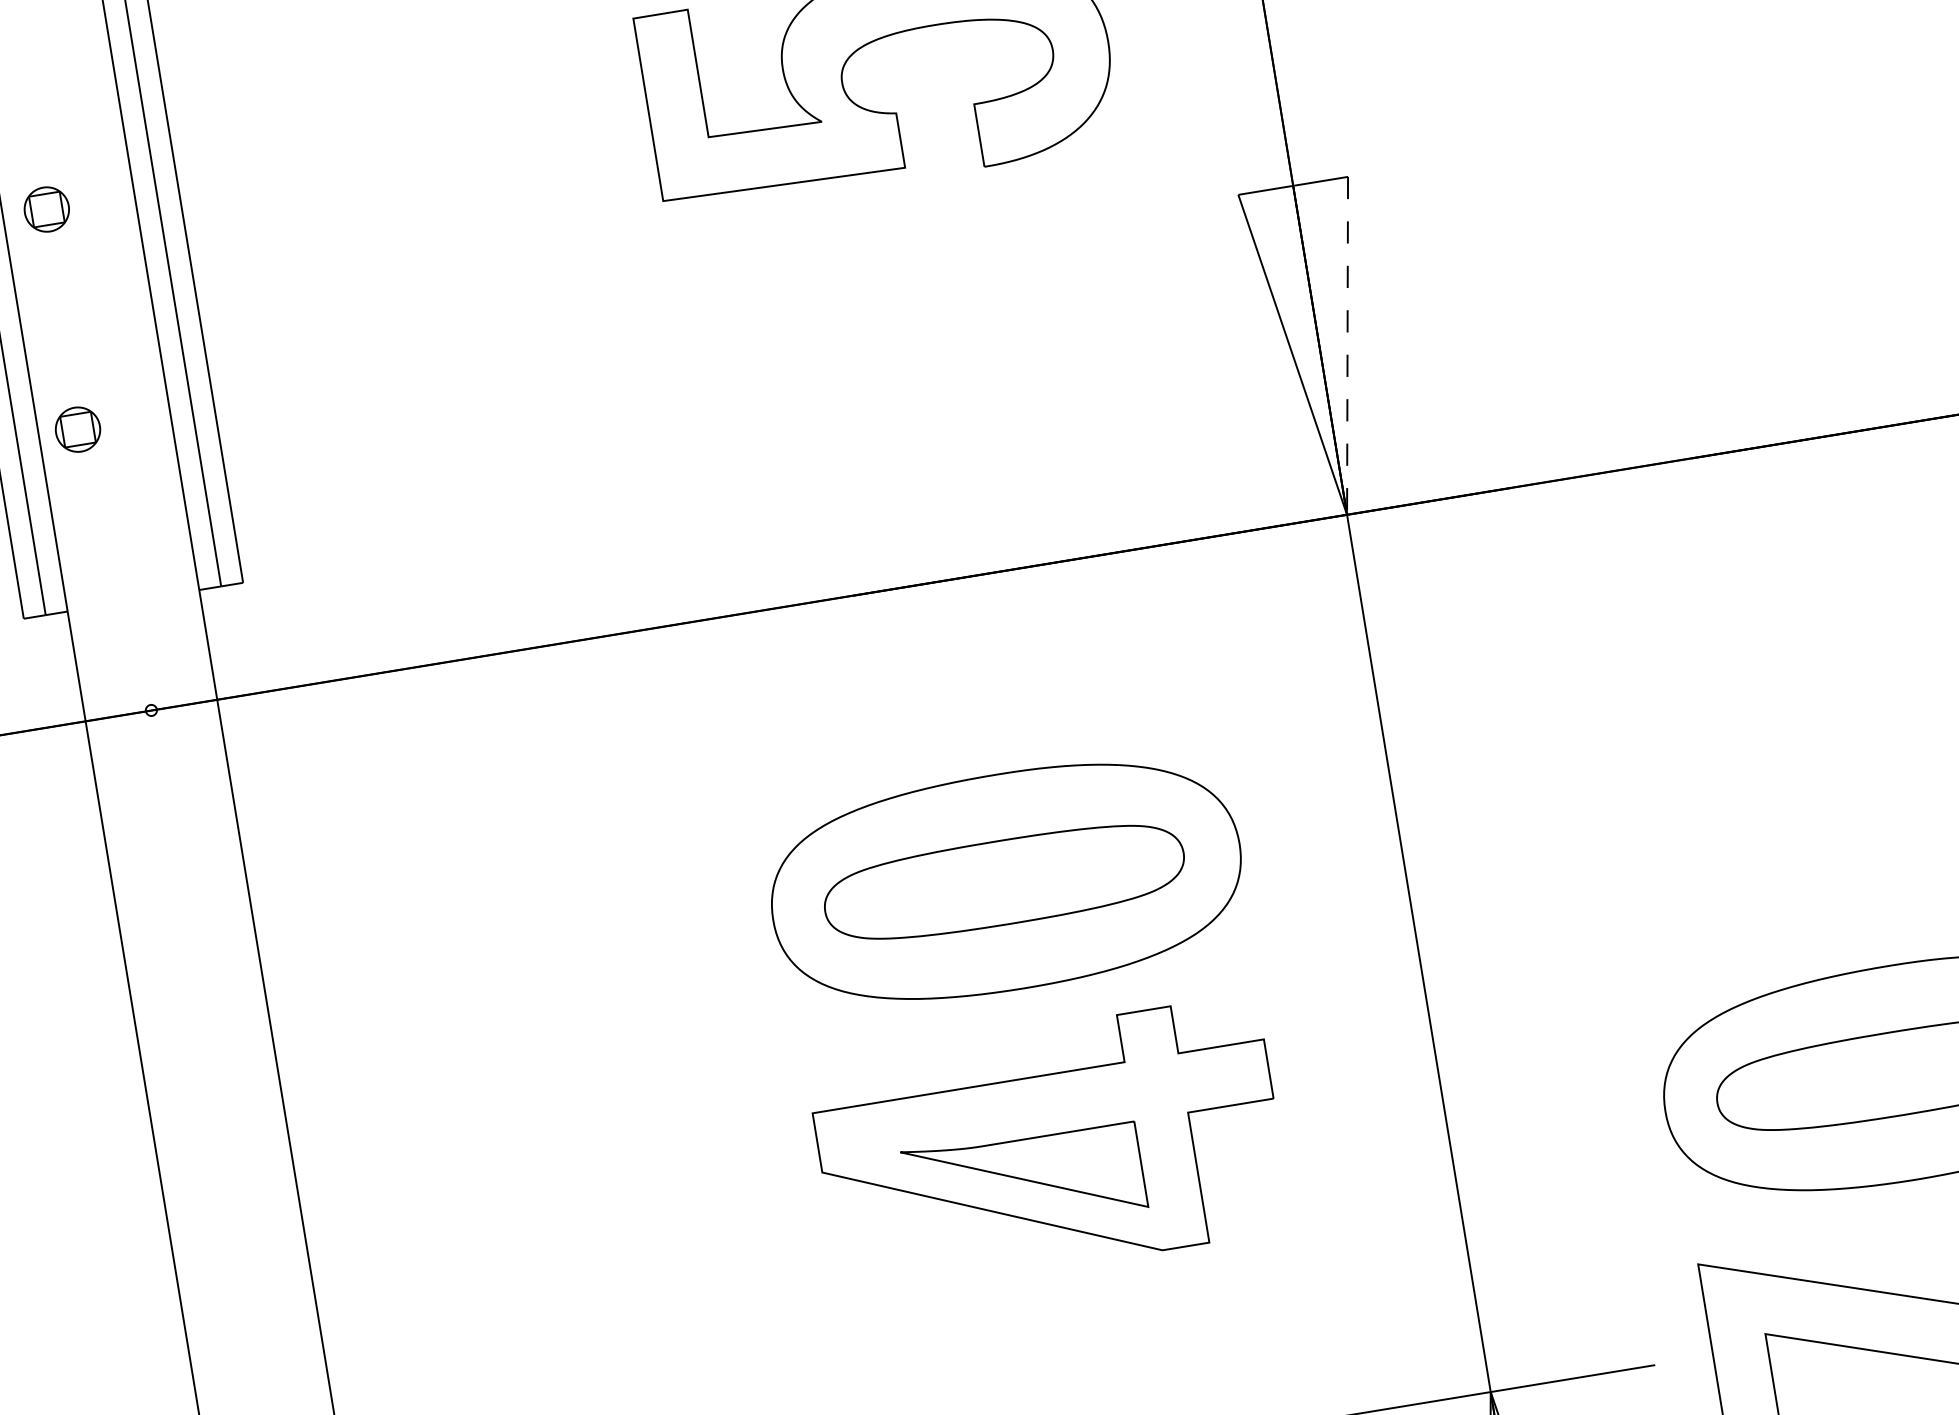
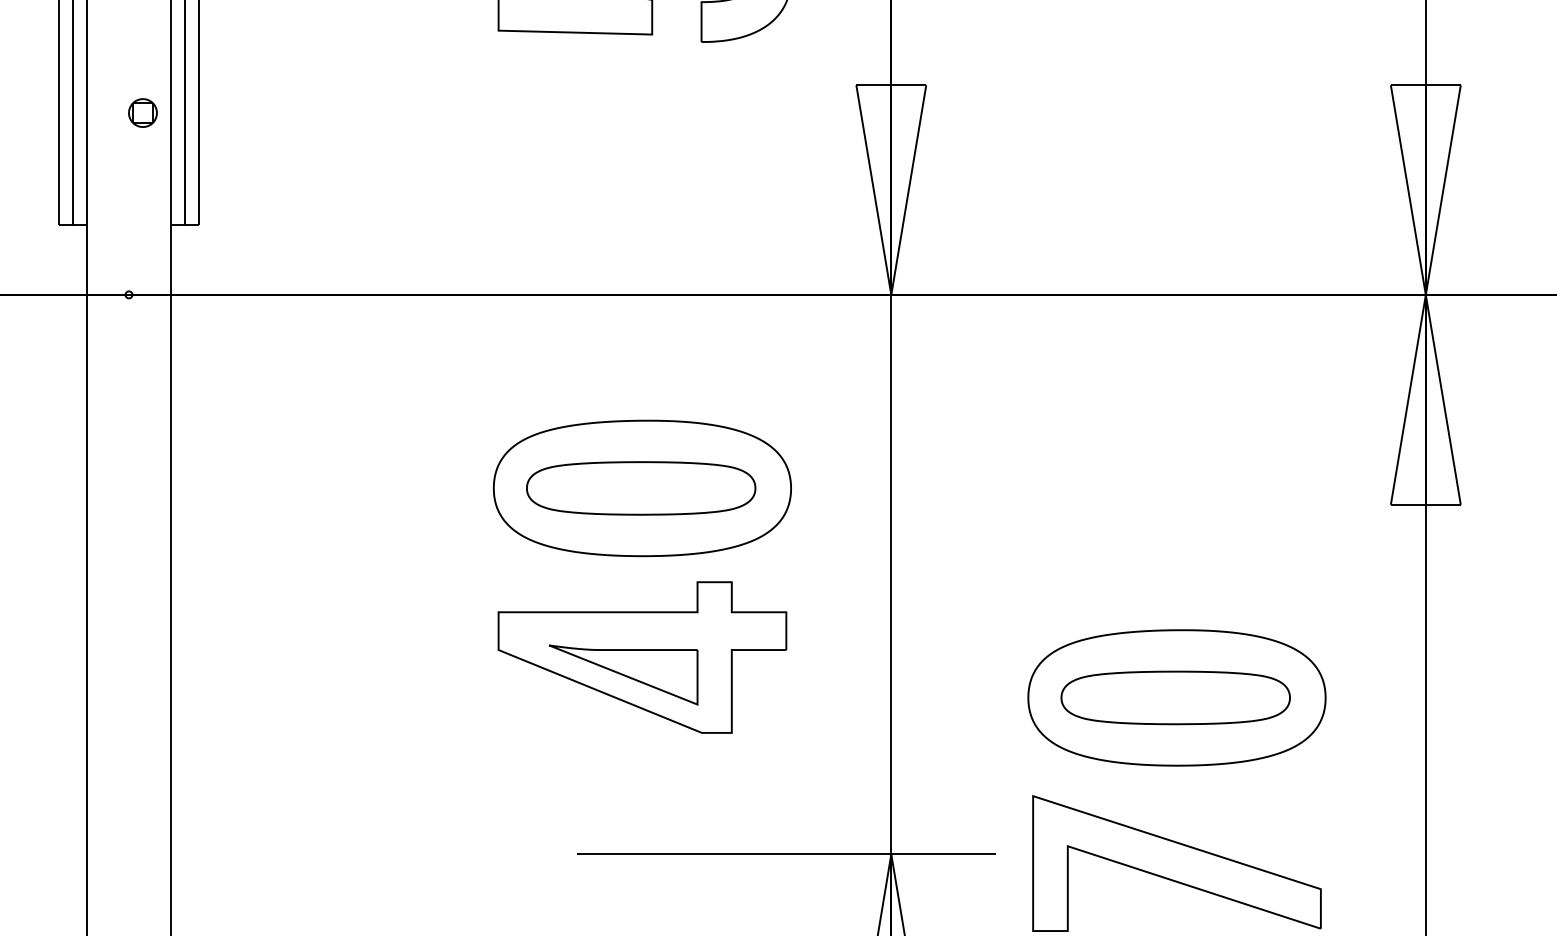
line: (1347, 346) -> (908, 190), dashed -> solid
part: (77, 428) -> (142, 112), moved

